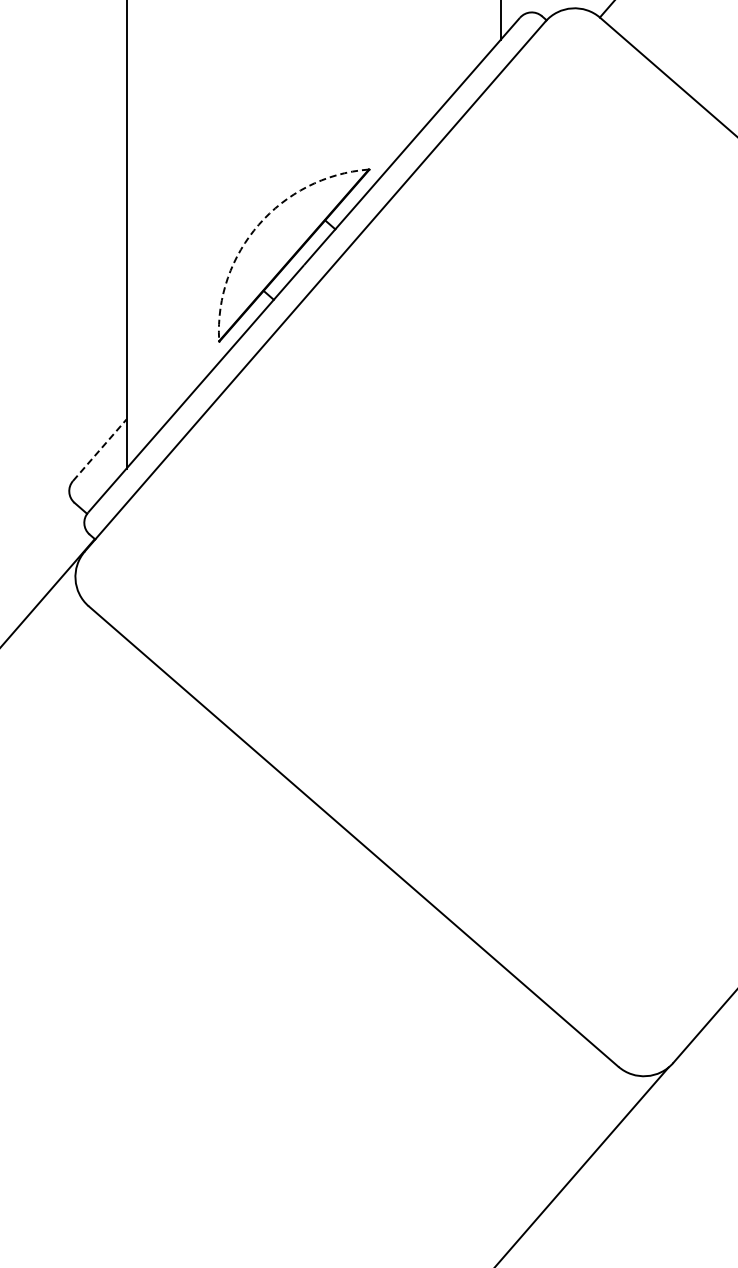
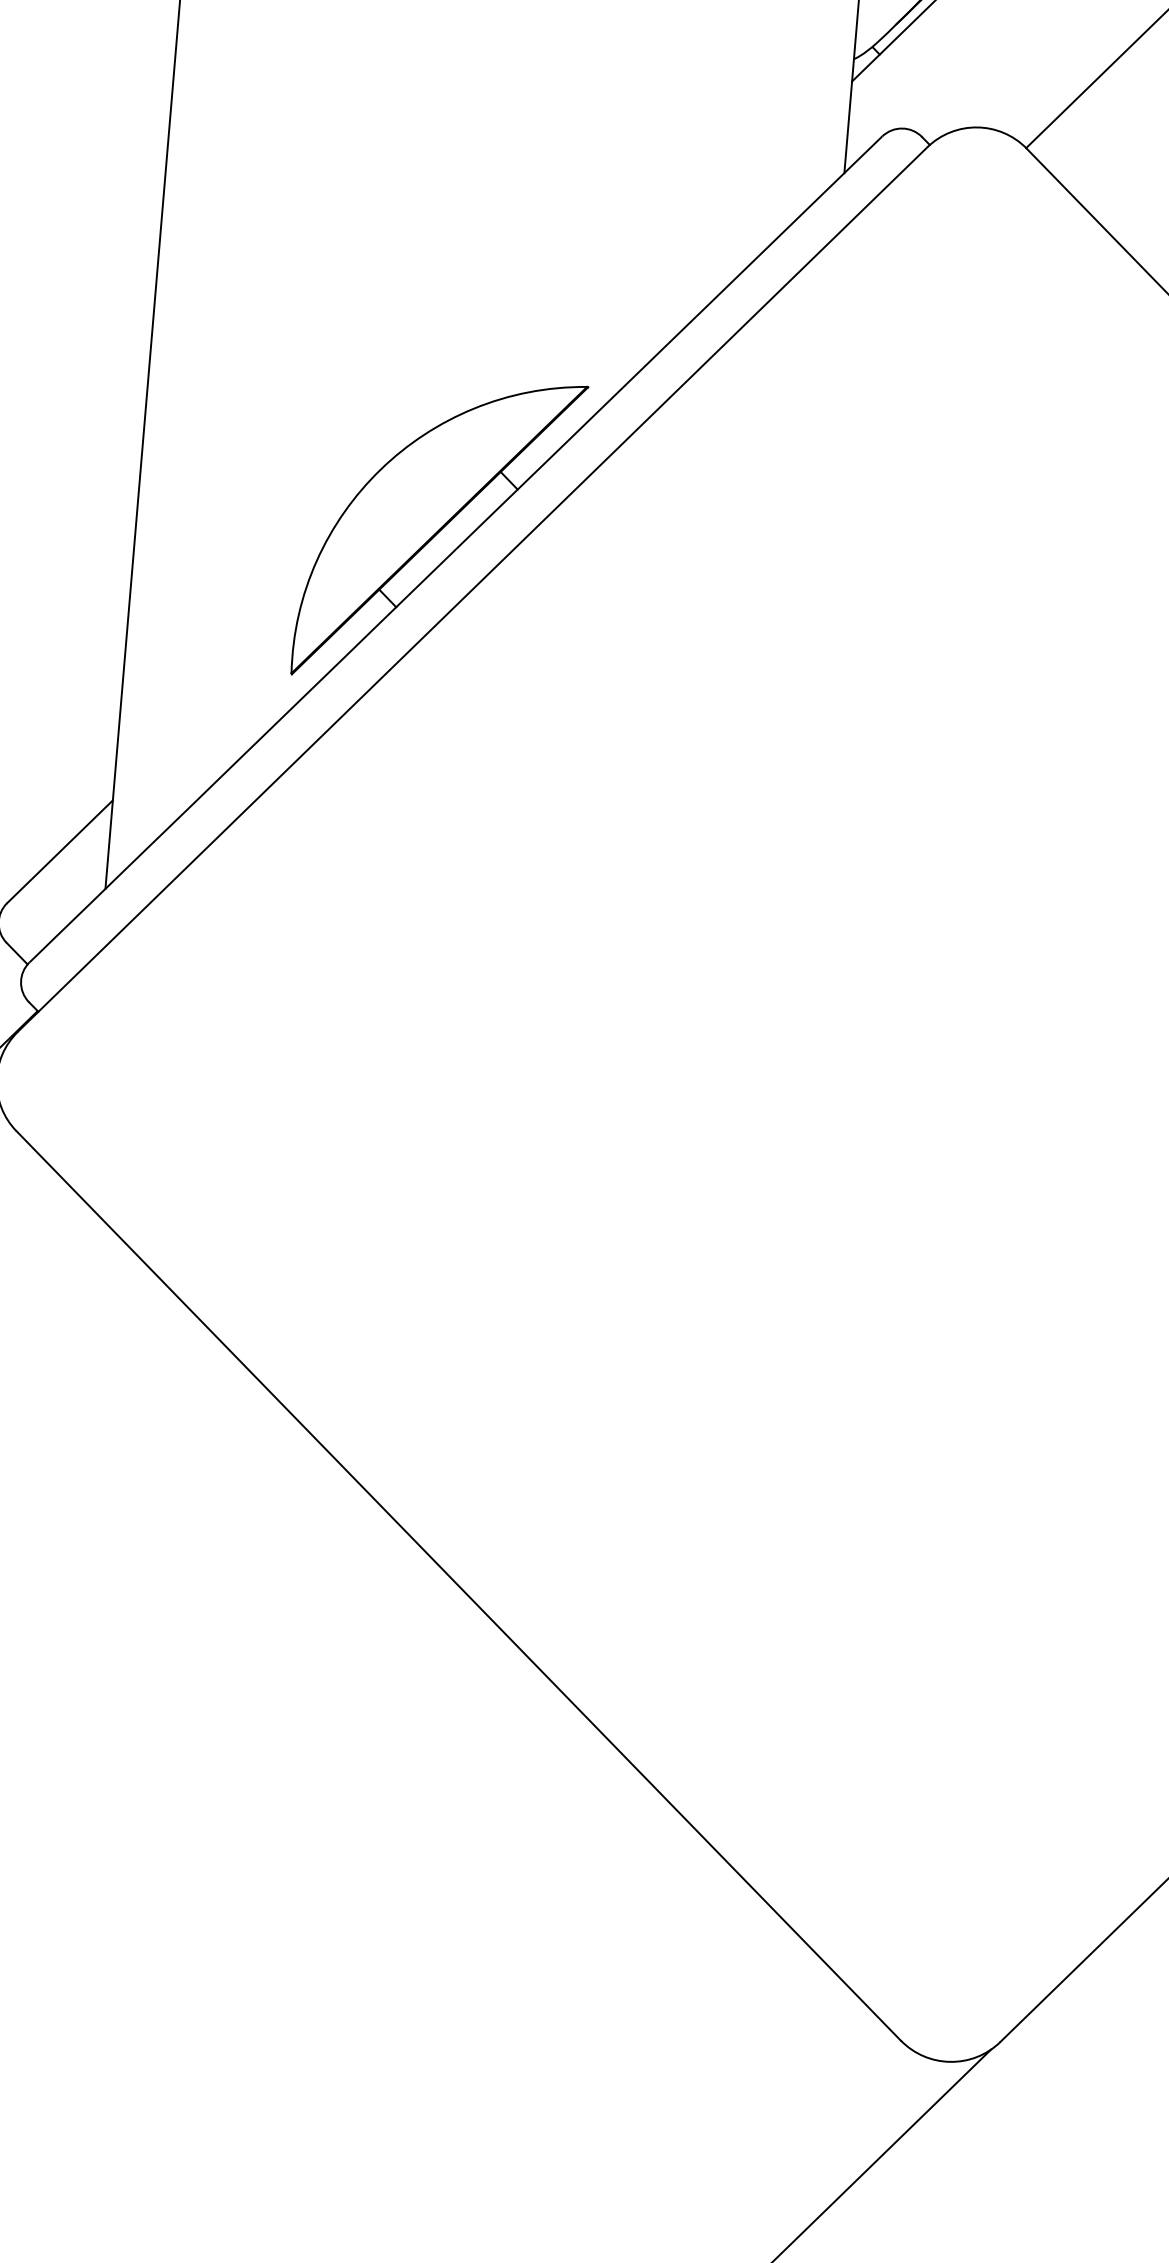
arc: (258, 224) -> (379, 469), dashed -> solid
line: (99, 450) -> (59, 852), dashed -> solid

